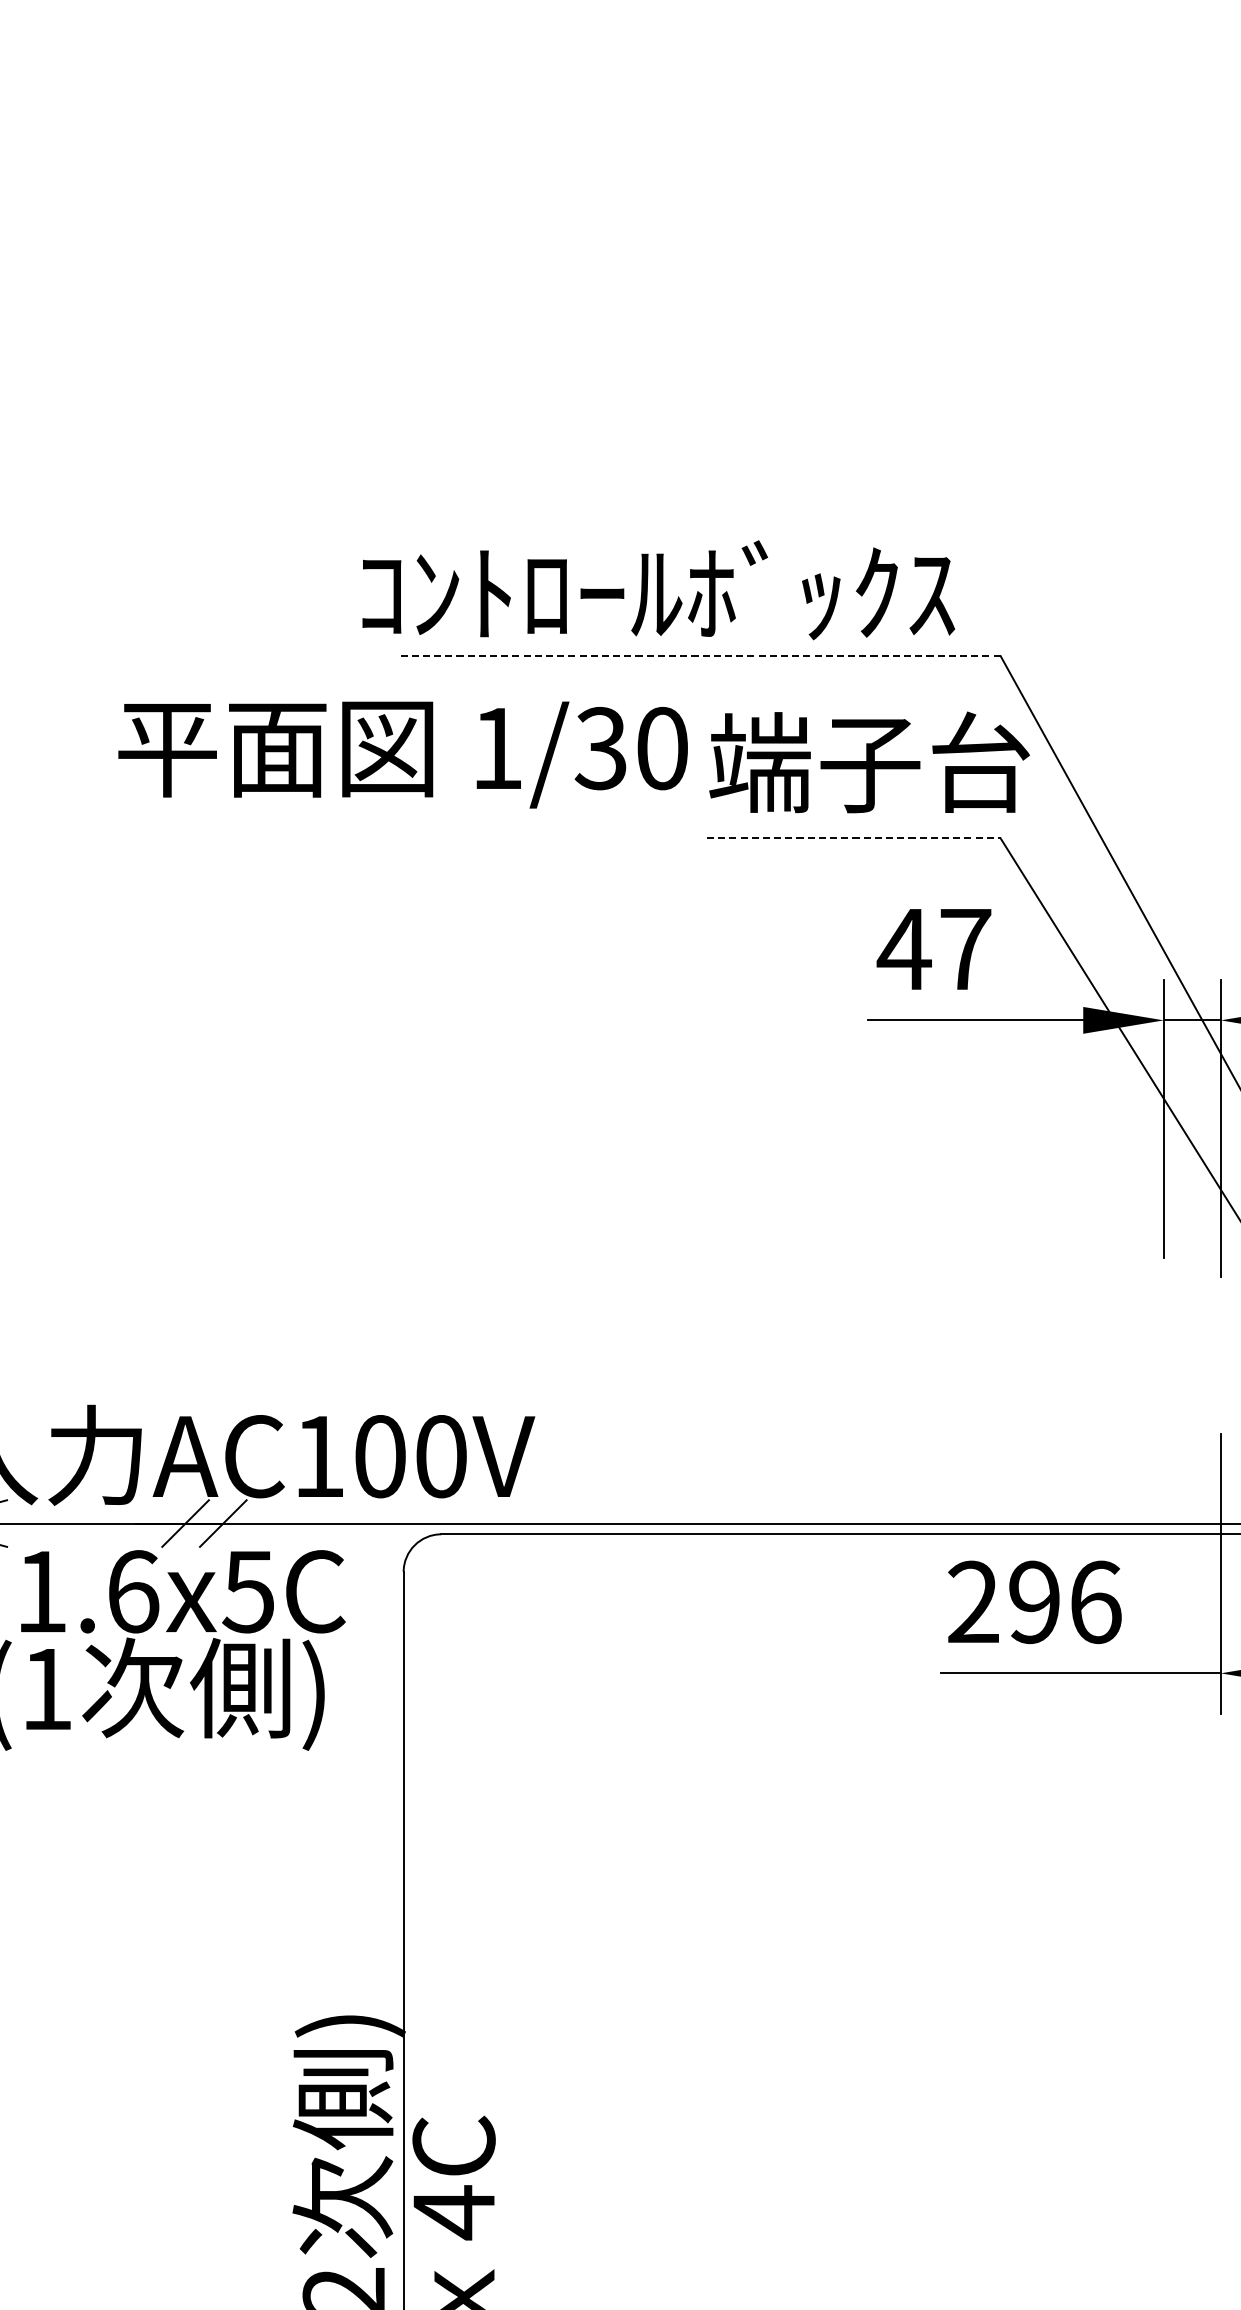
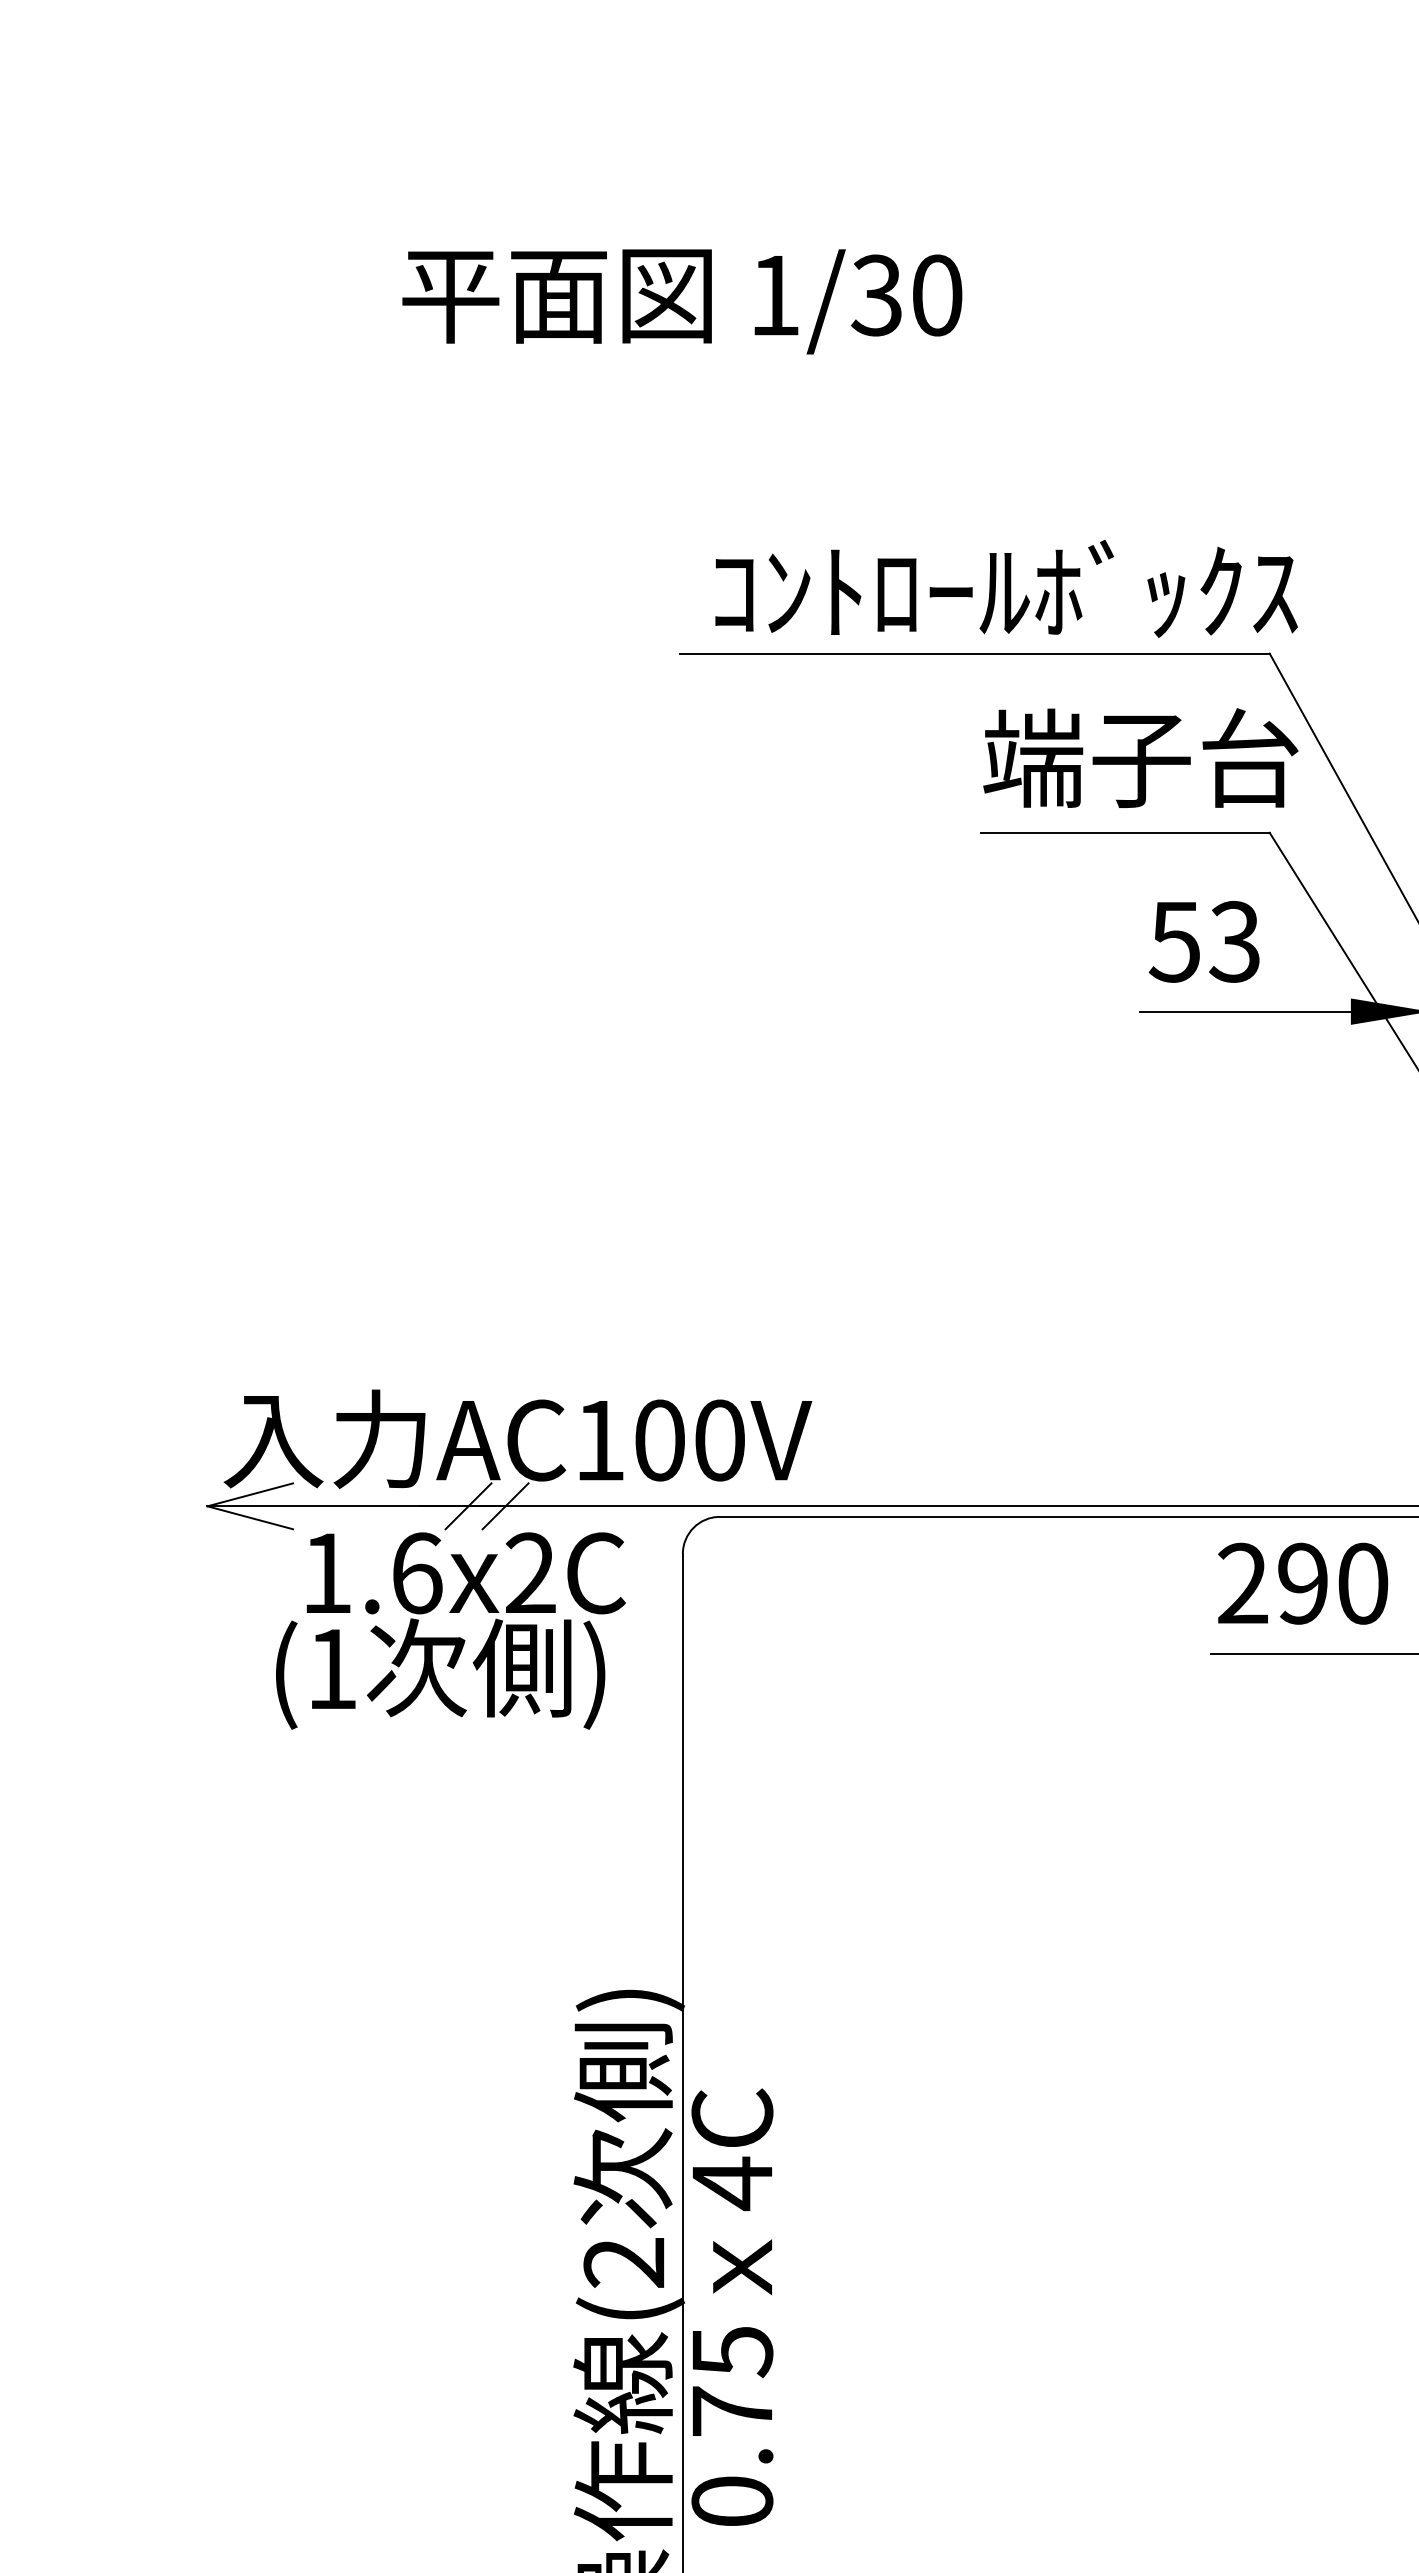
text: (658, 589) -> (1006, 588), moved
line: (700, 656) -> (974, 653), dashed -> solid
text: (403, 754) -> (682, 301), moved
line: (853, 838) -> (1125, 832), dashed -> solid
text: (933, 948) -> (1203, 941), 47 -> 53
text: (247, 1591) -> (529, 1573), 1.6x5C -> 1.6x2C
text: (1096, 1602) -> (1363, 1583), 296 -> 290

